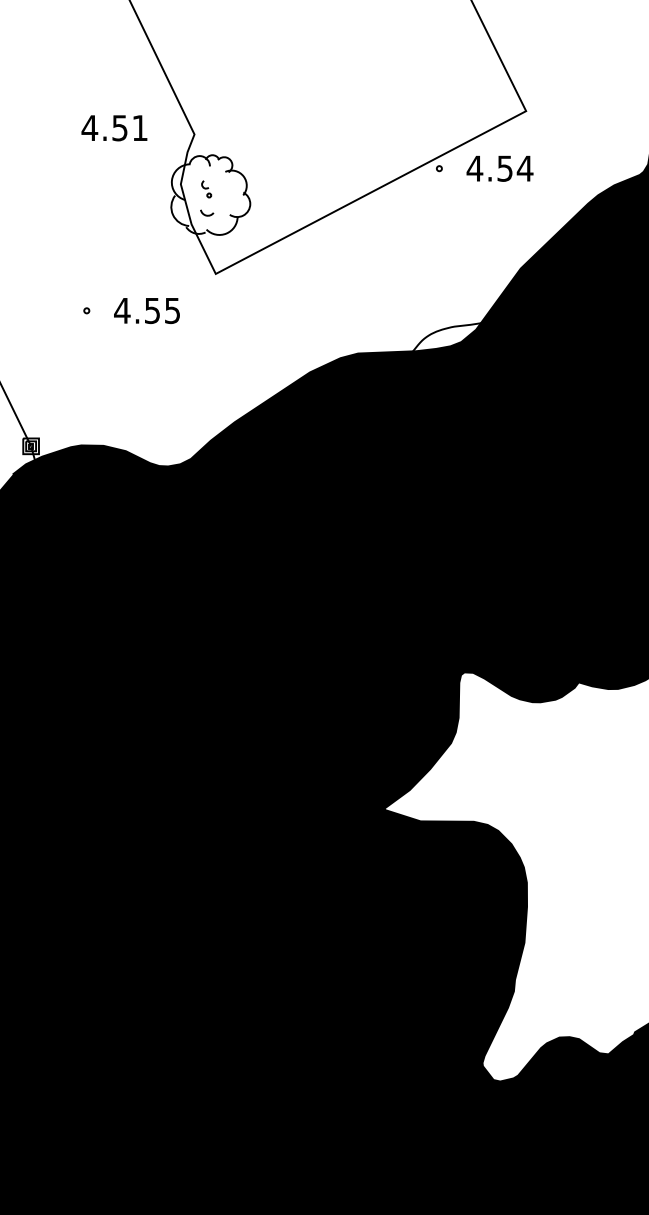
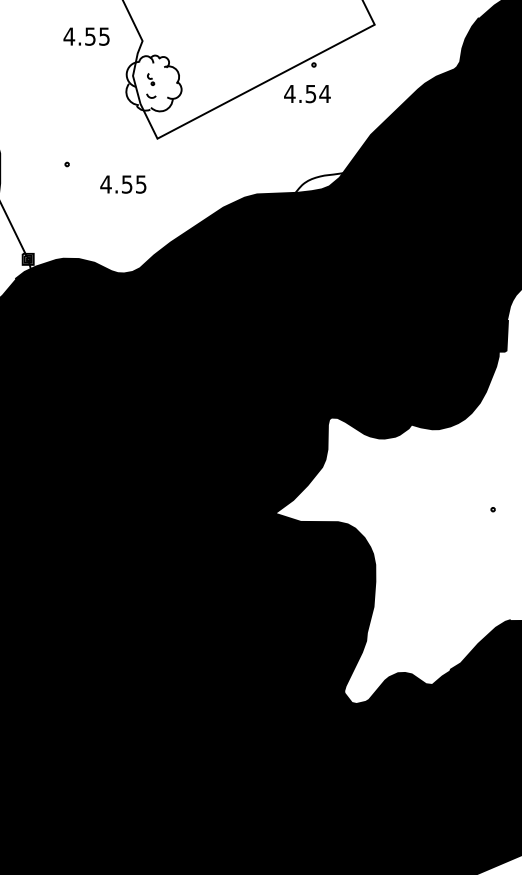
text: (140, 127) -> (104, 36), 4.51 -> 4.55
text: (500, 169) -> (307, 94), moved
text: (147, 310) -> (123, 184), moved

